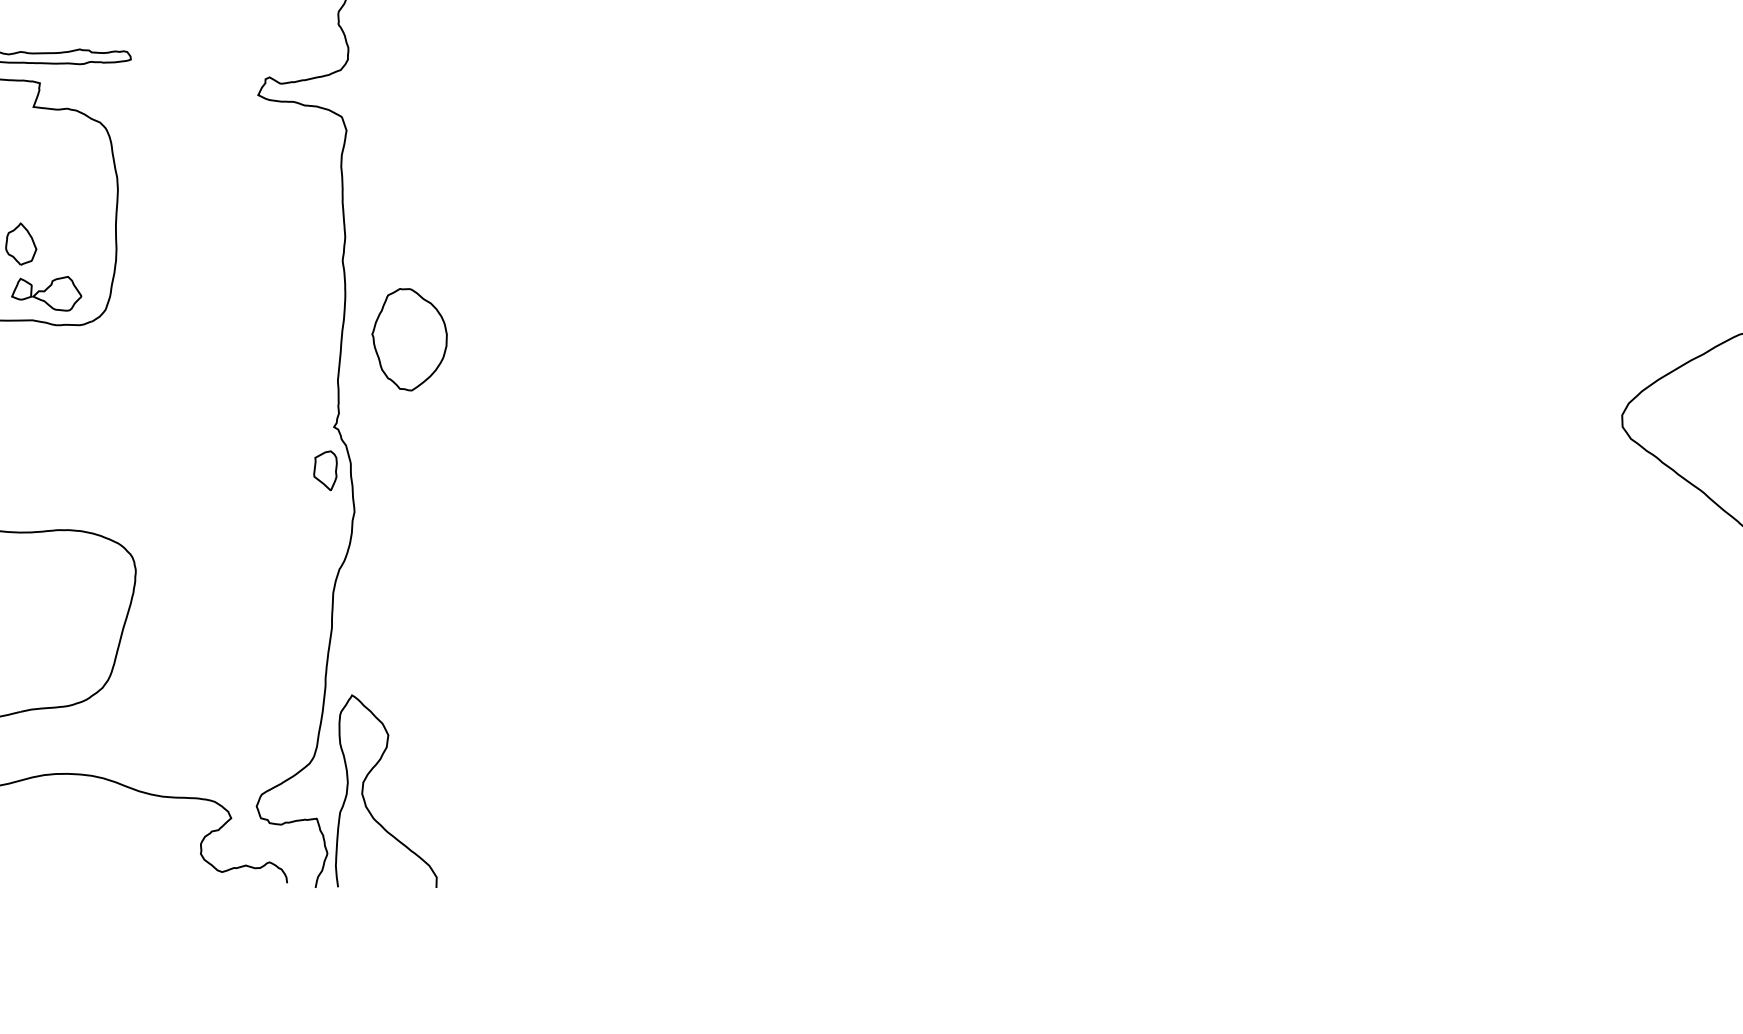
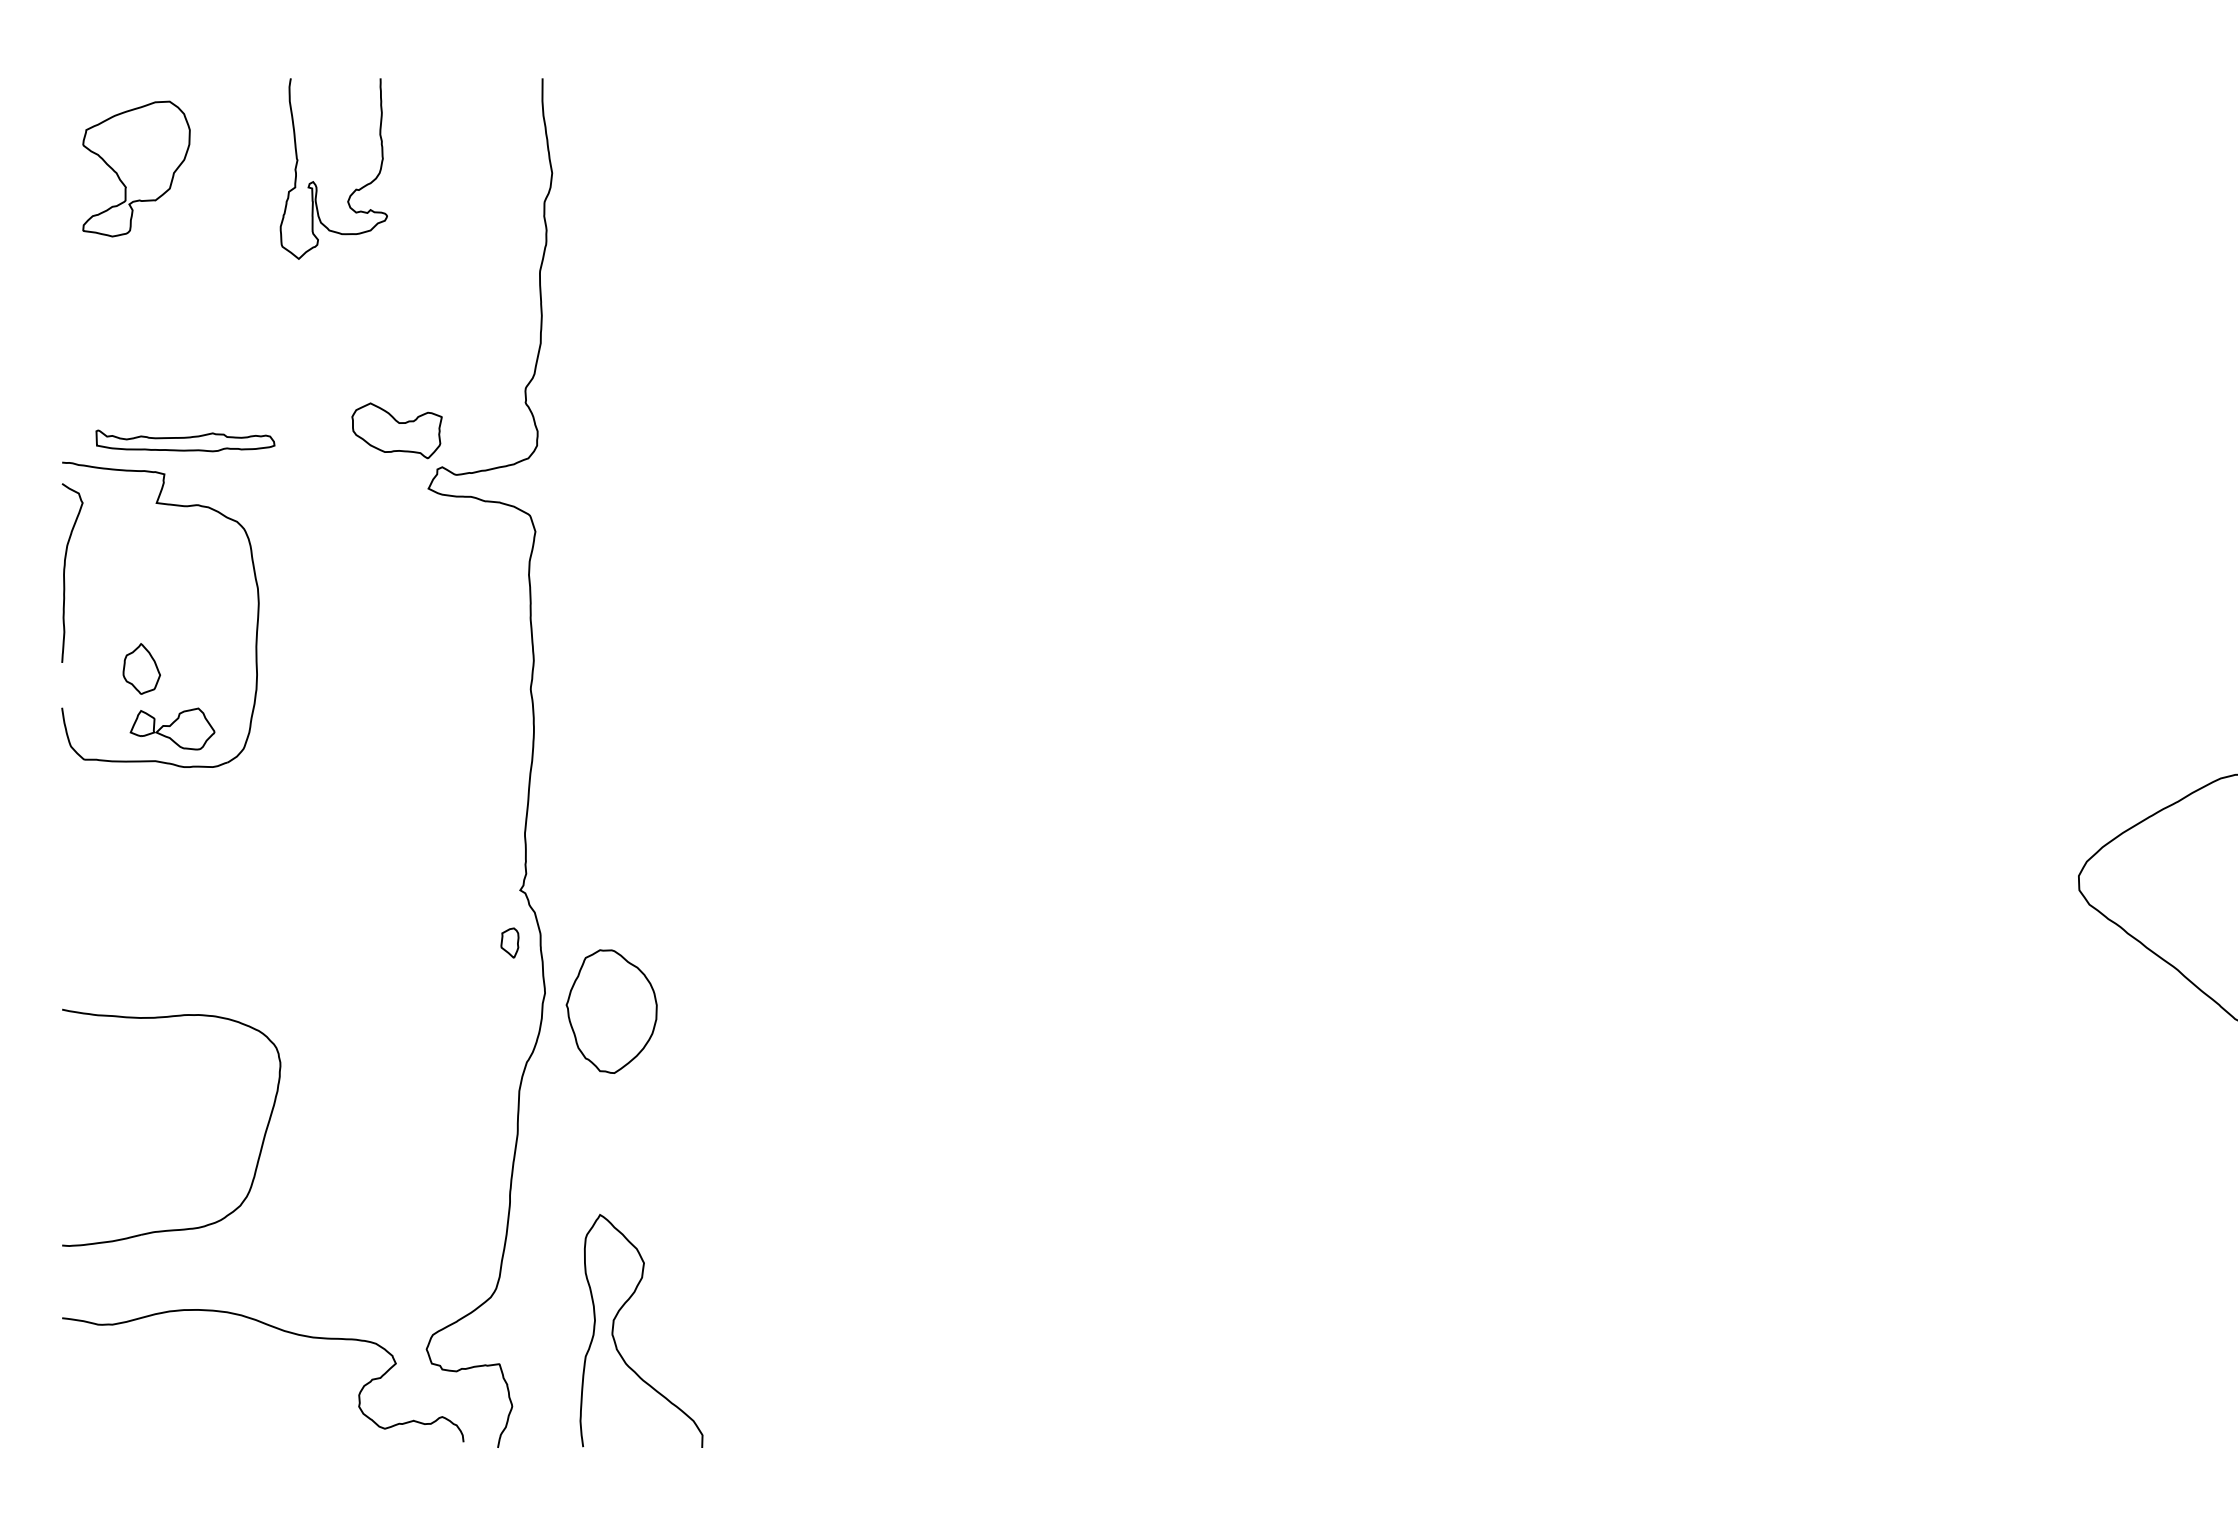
part: (231, 47) -> (396, 430), added
part: (409, 339) -> (611, 1011), moved
part: (325, 470) -> (509, 942), size x0.62
curve: (363, 786) -> (614, 1325), moved

